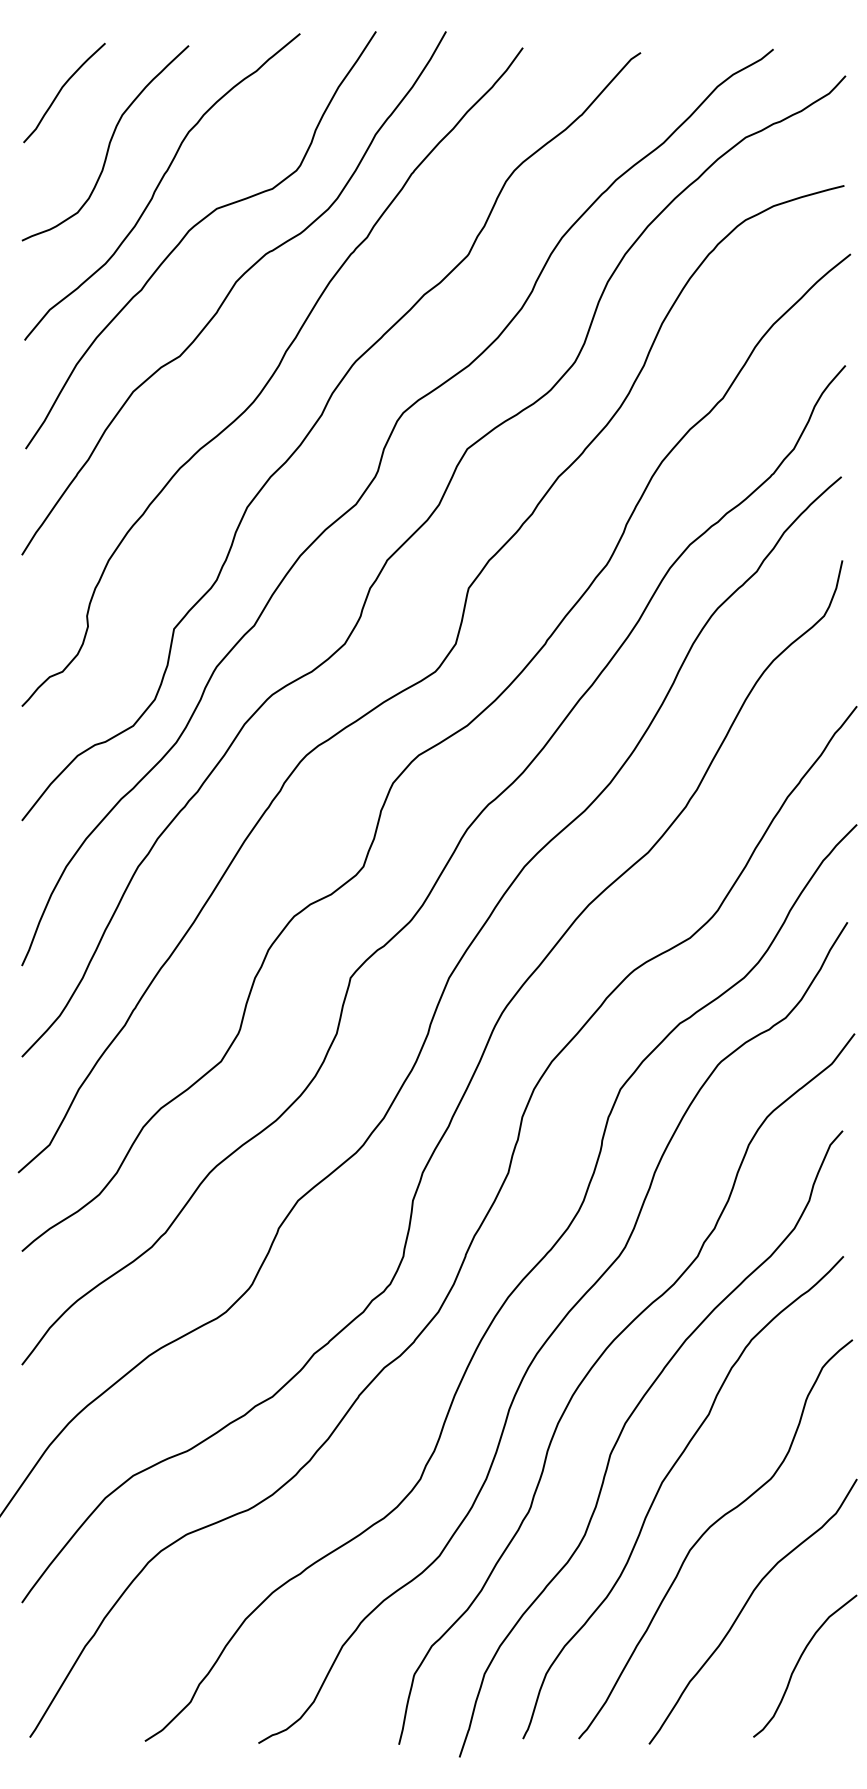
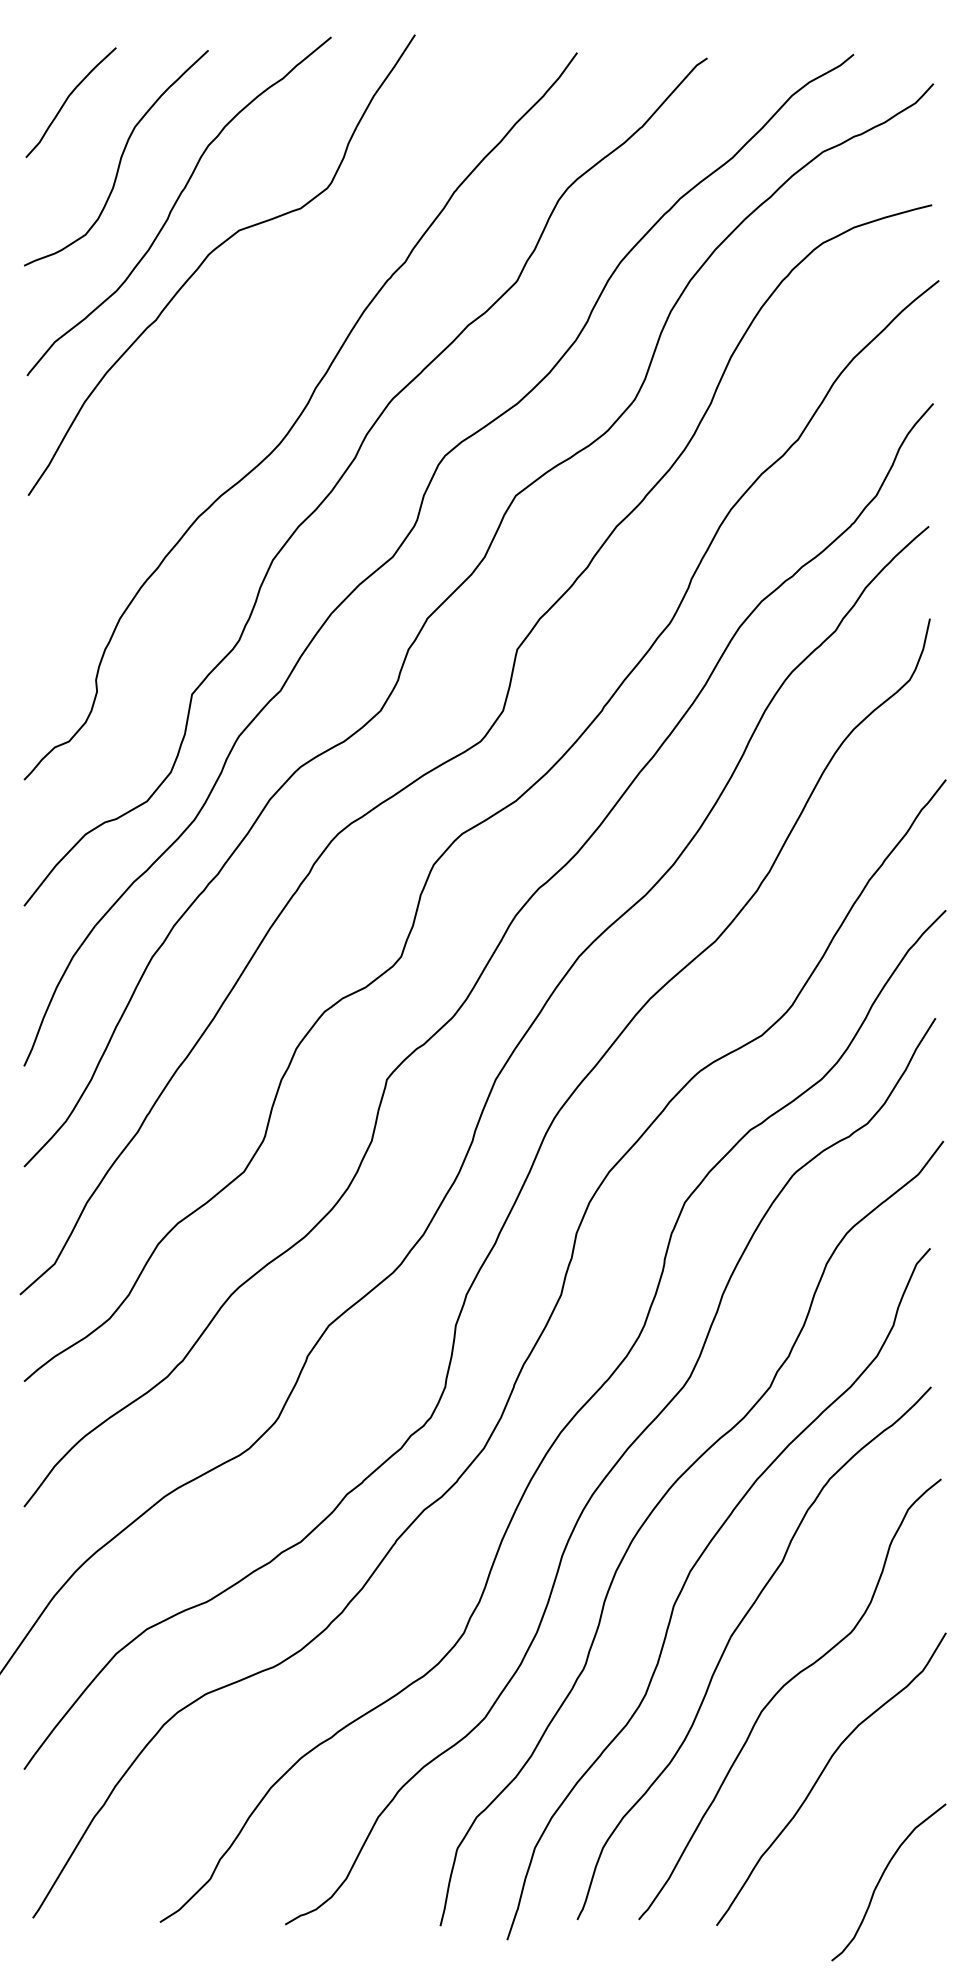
curve: (231, 291) -> (255, 321), removed
curve: (798, 1663) -> (881, 1879), moved

